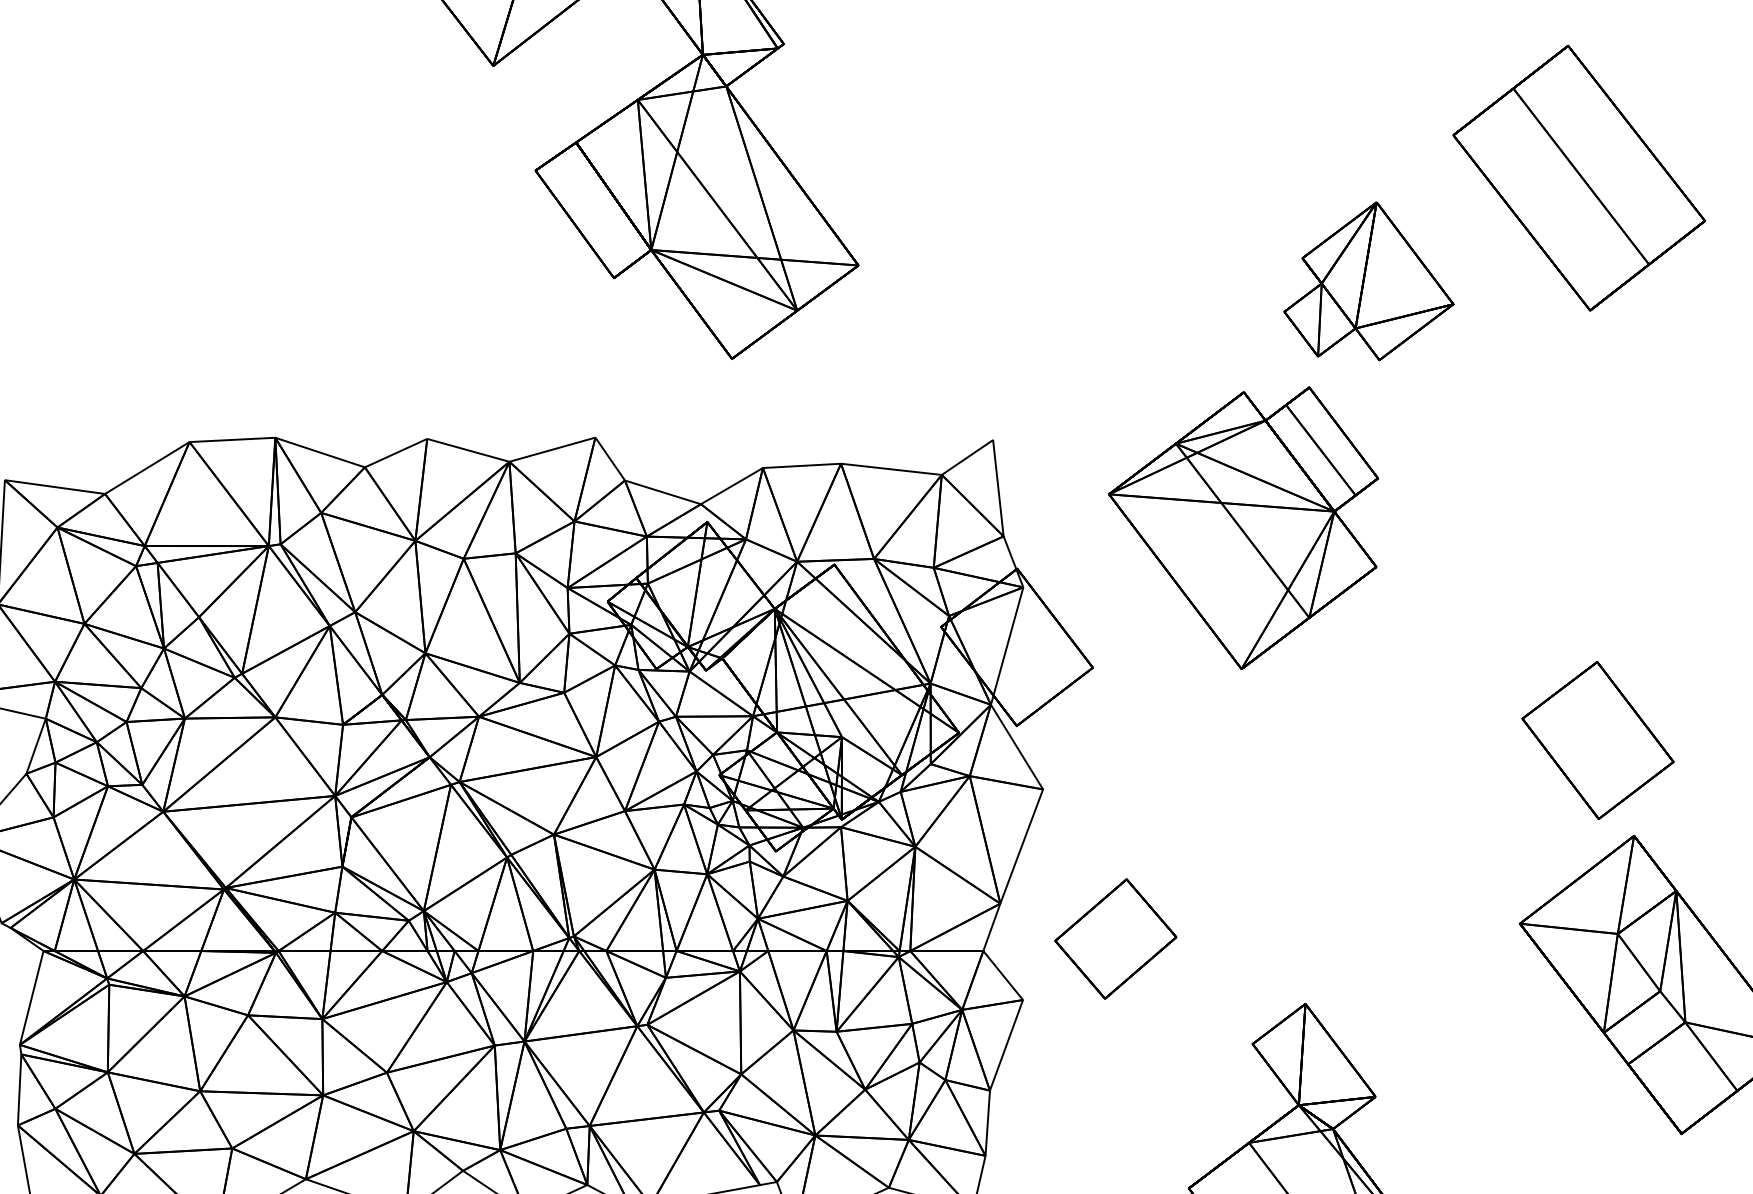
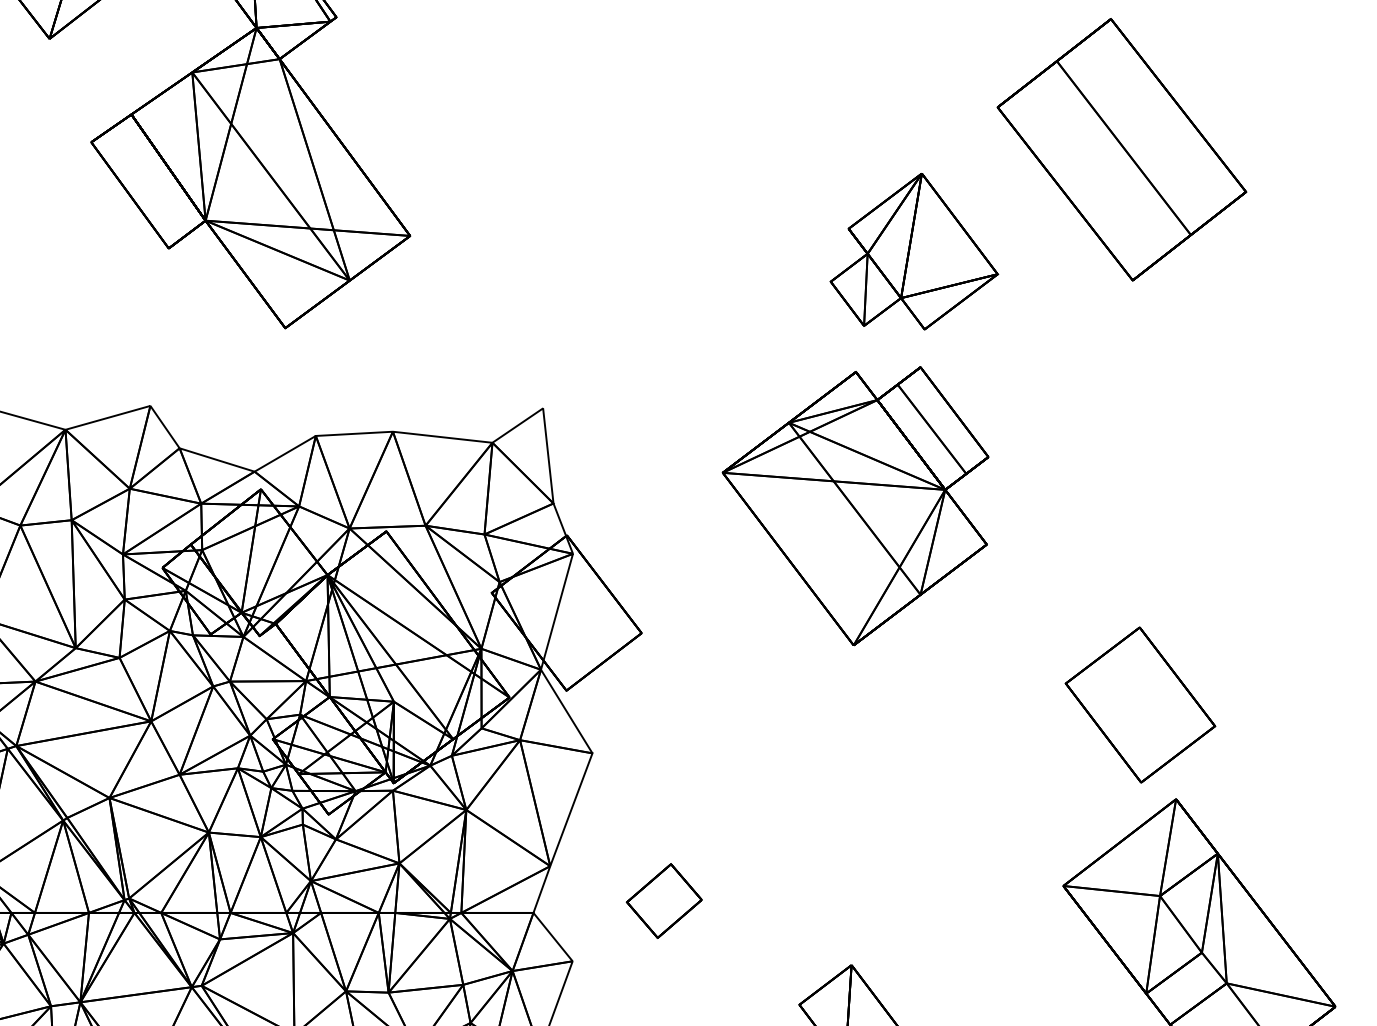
part: (1243, 527) -> (855, 505), moved
part: (1115, 938) -> (663, 900), size x0.62

